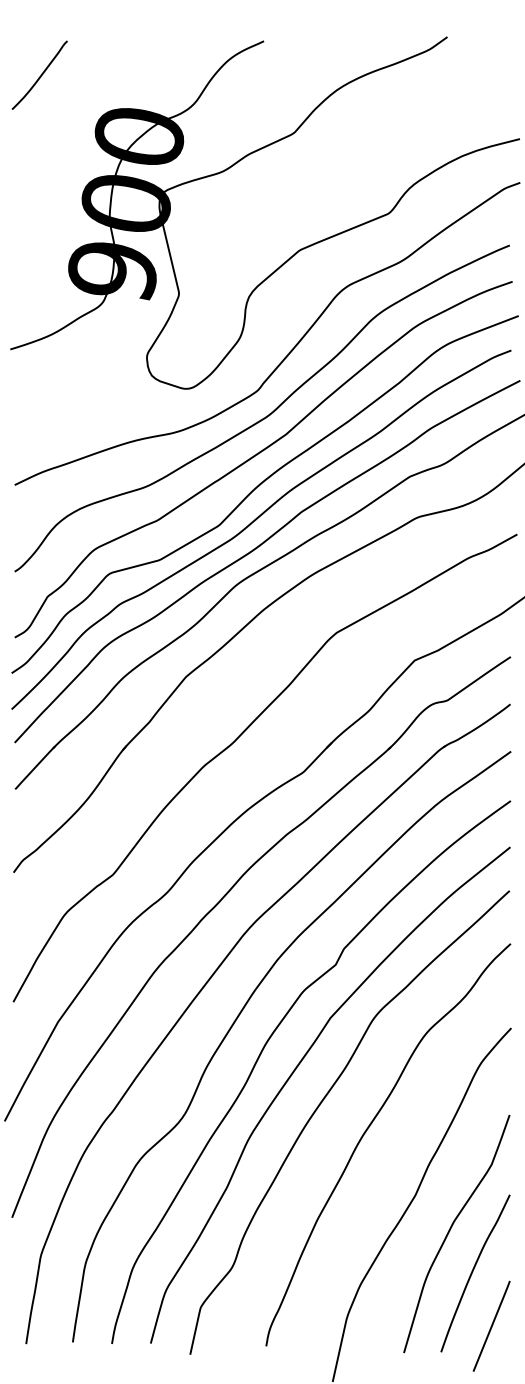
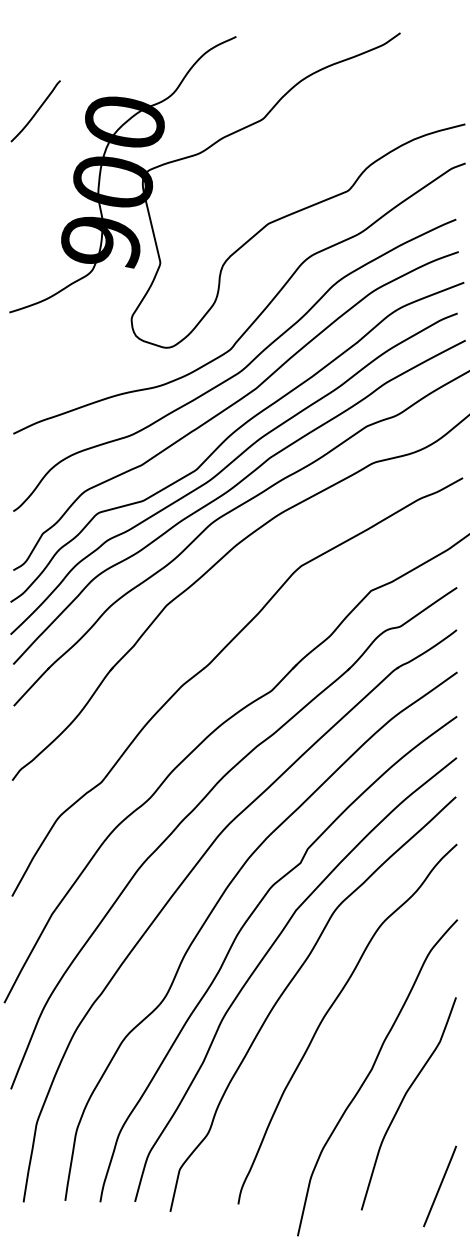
curve: (40, 75) -> (36, 111), moved
curve: (473, 1272) -> (423, 1138), removed

